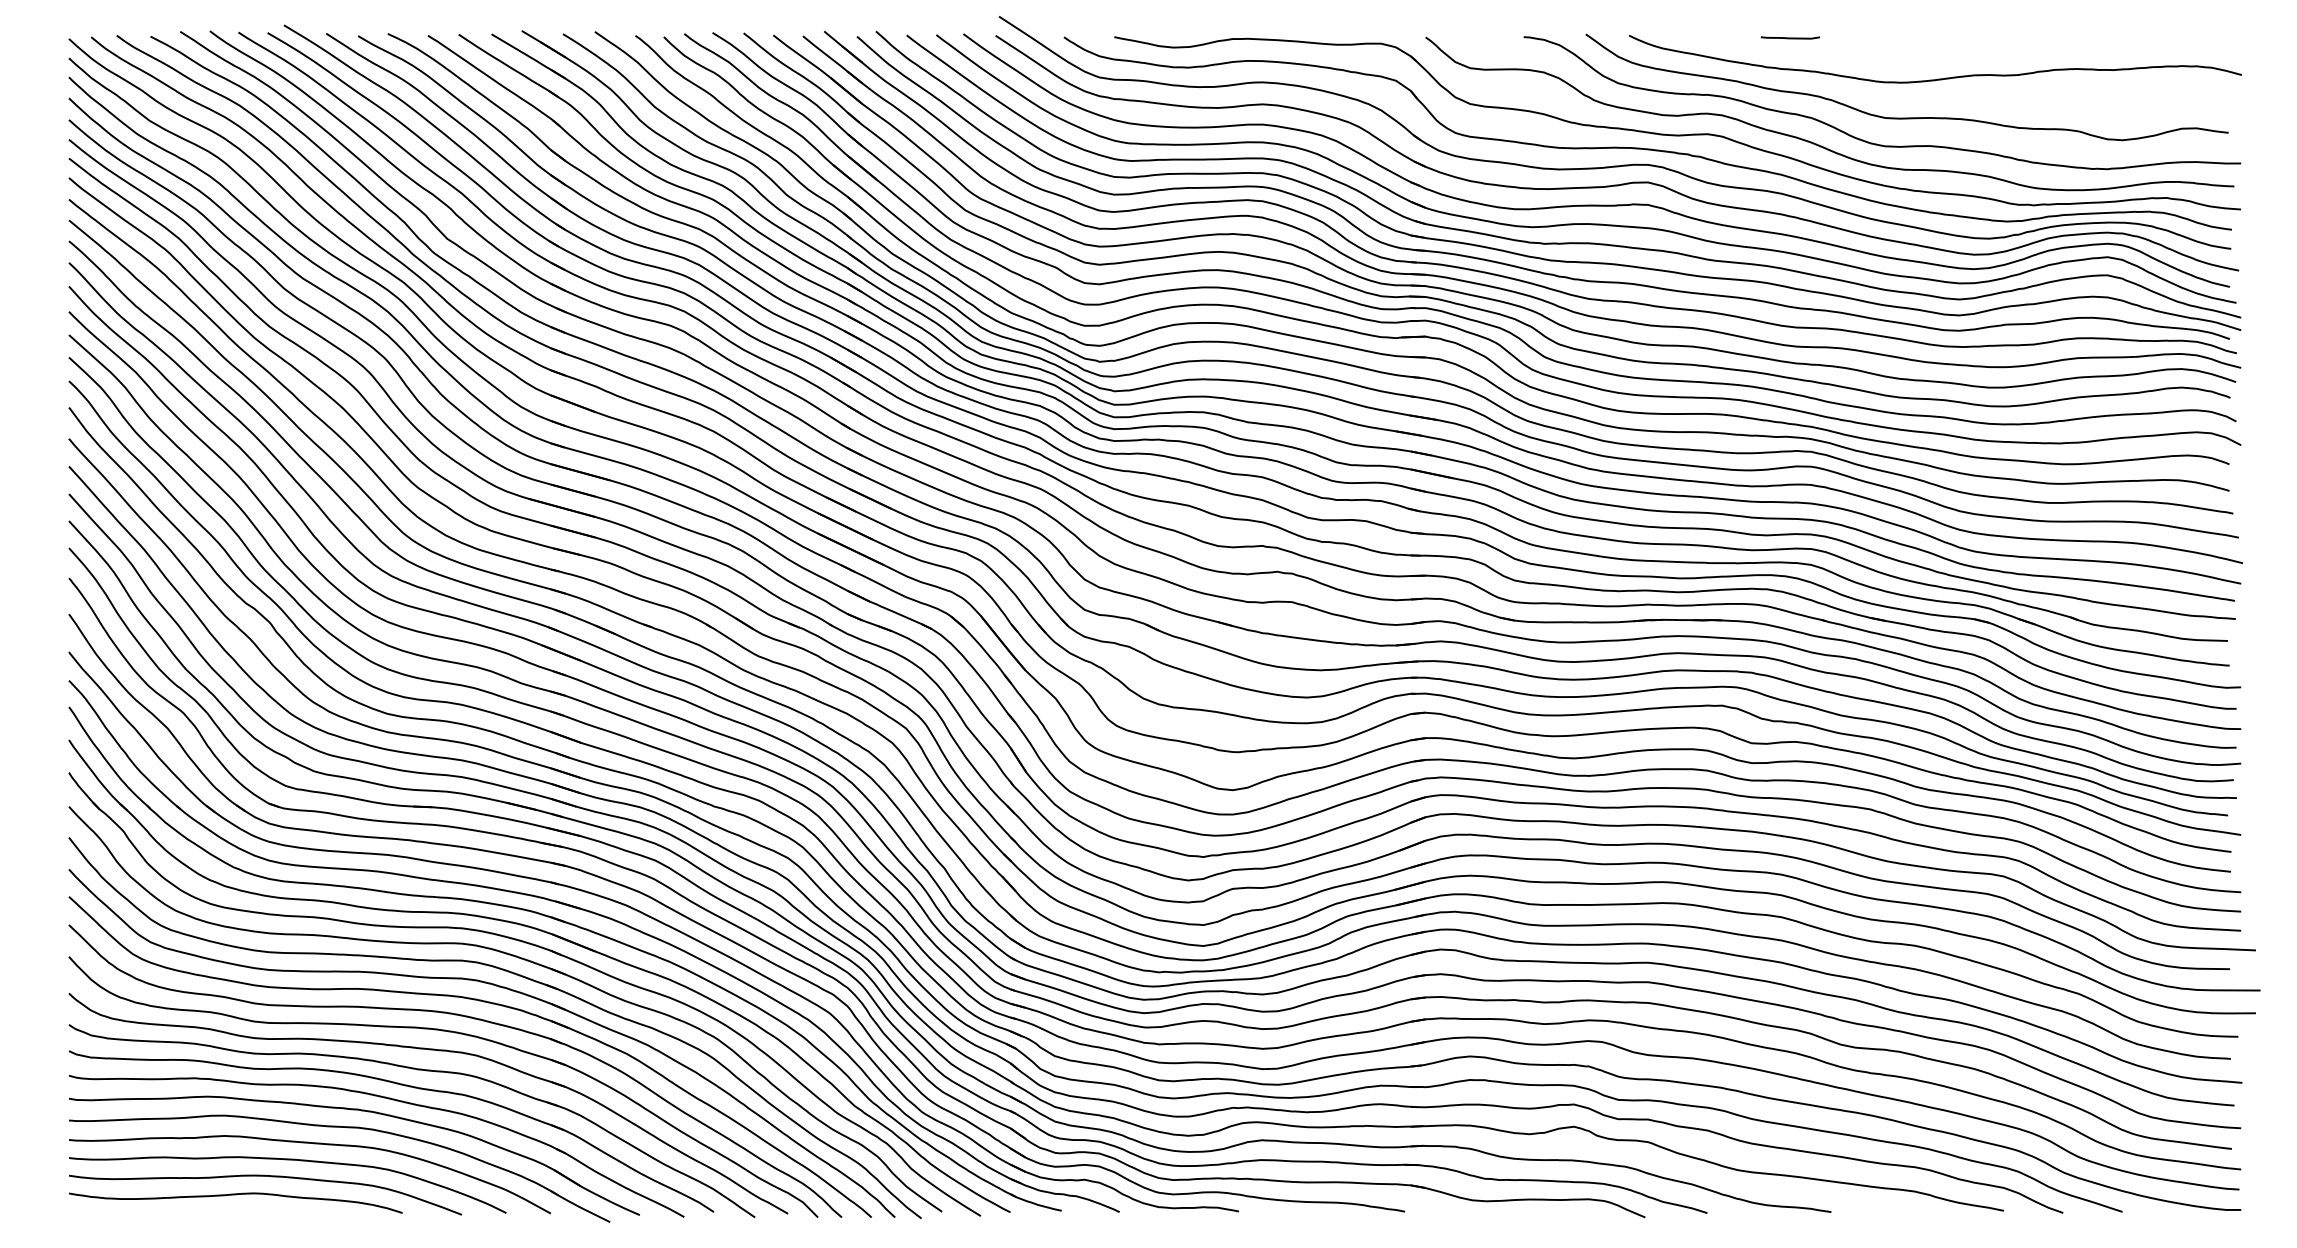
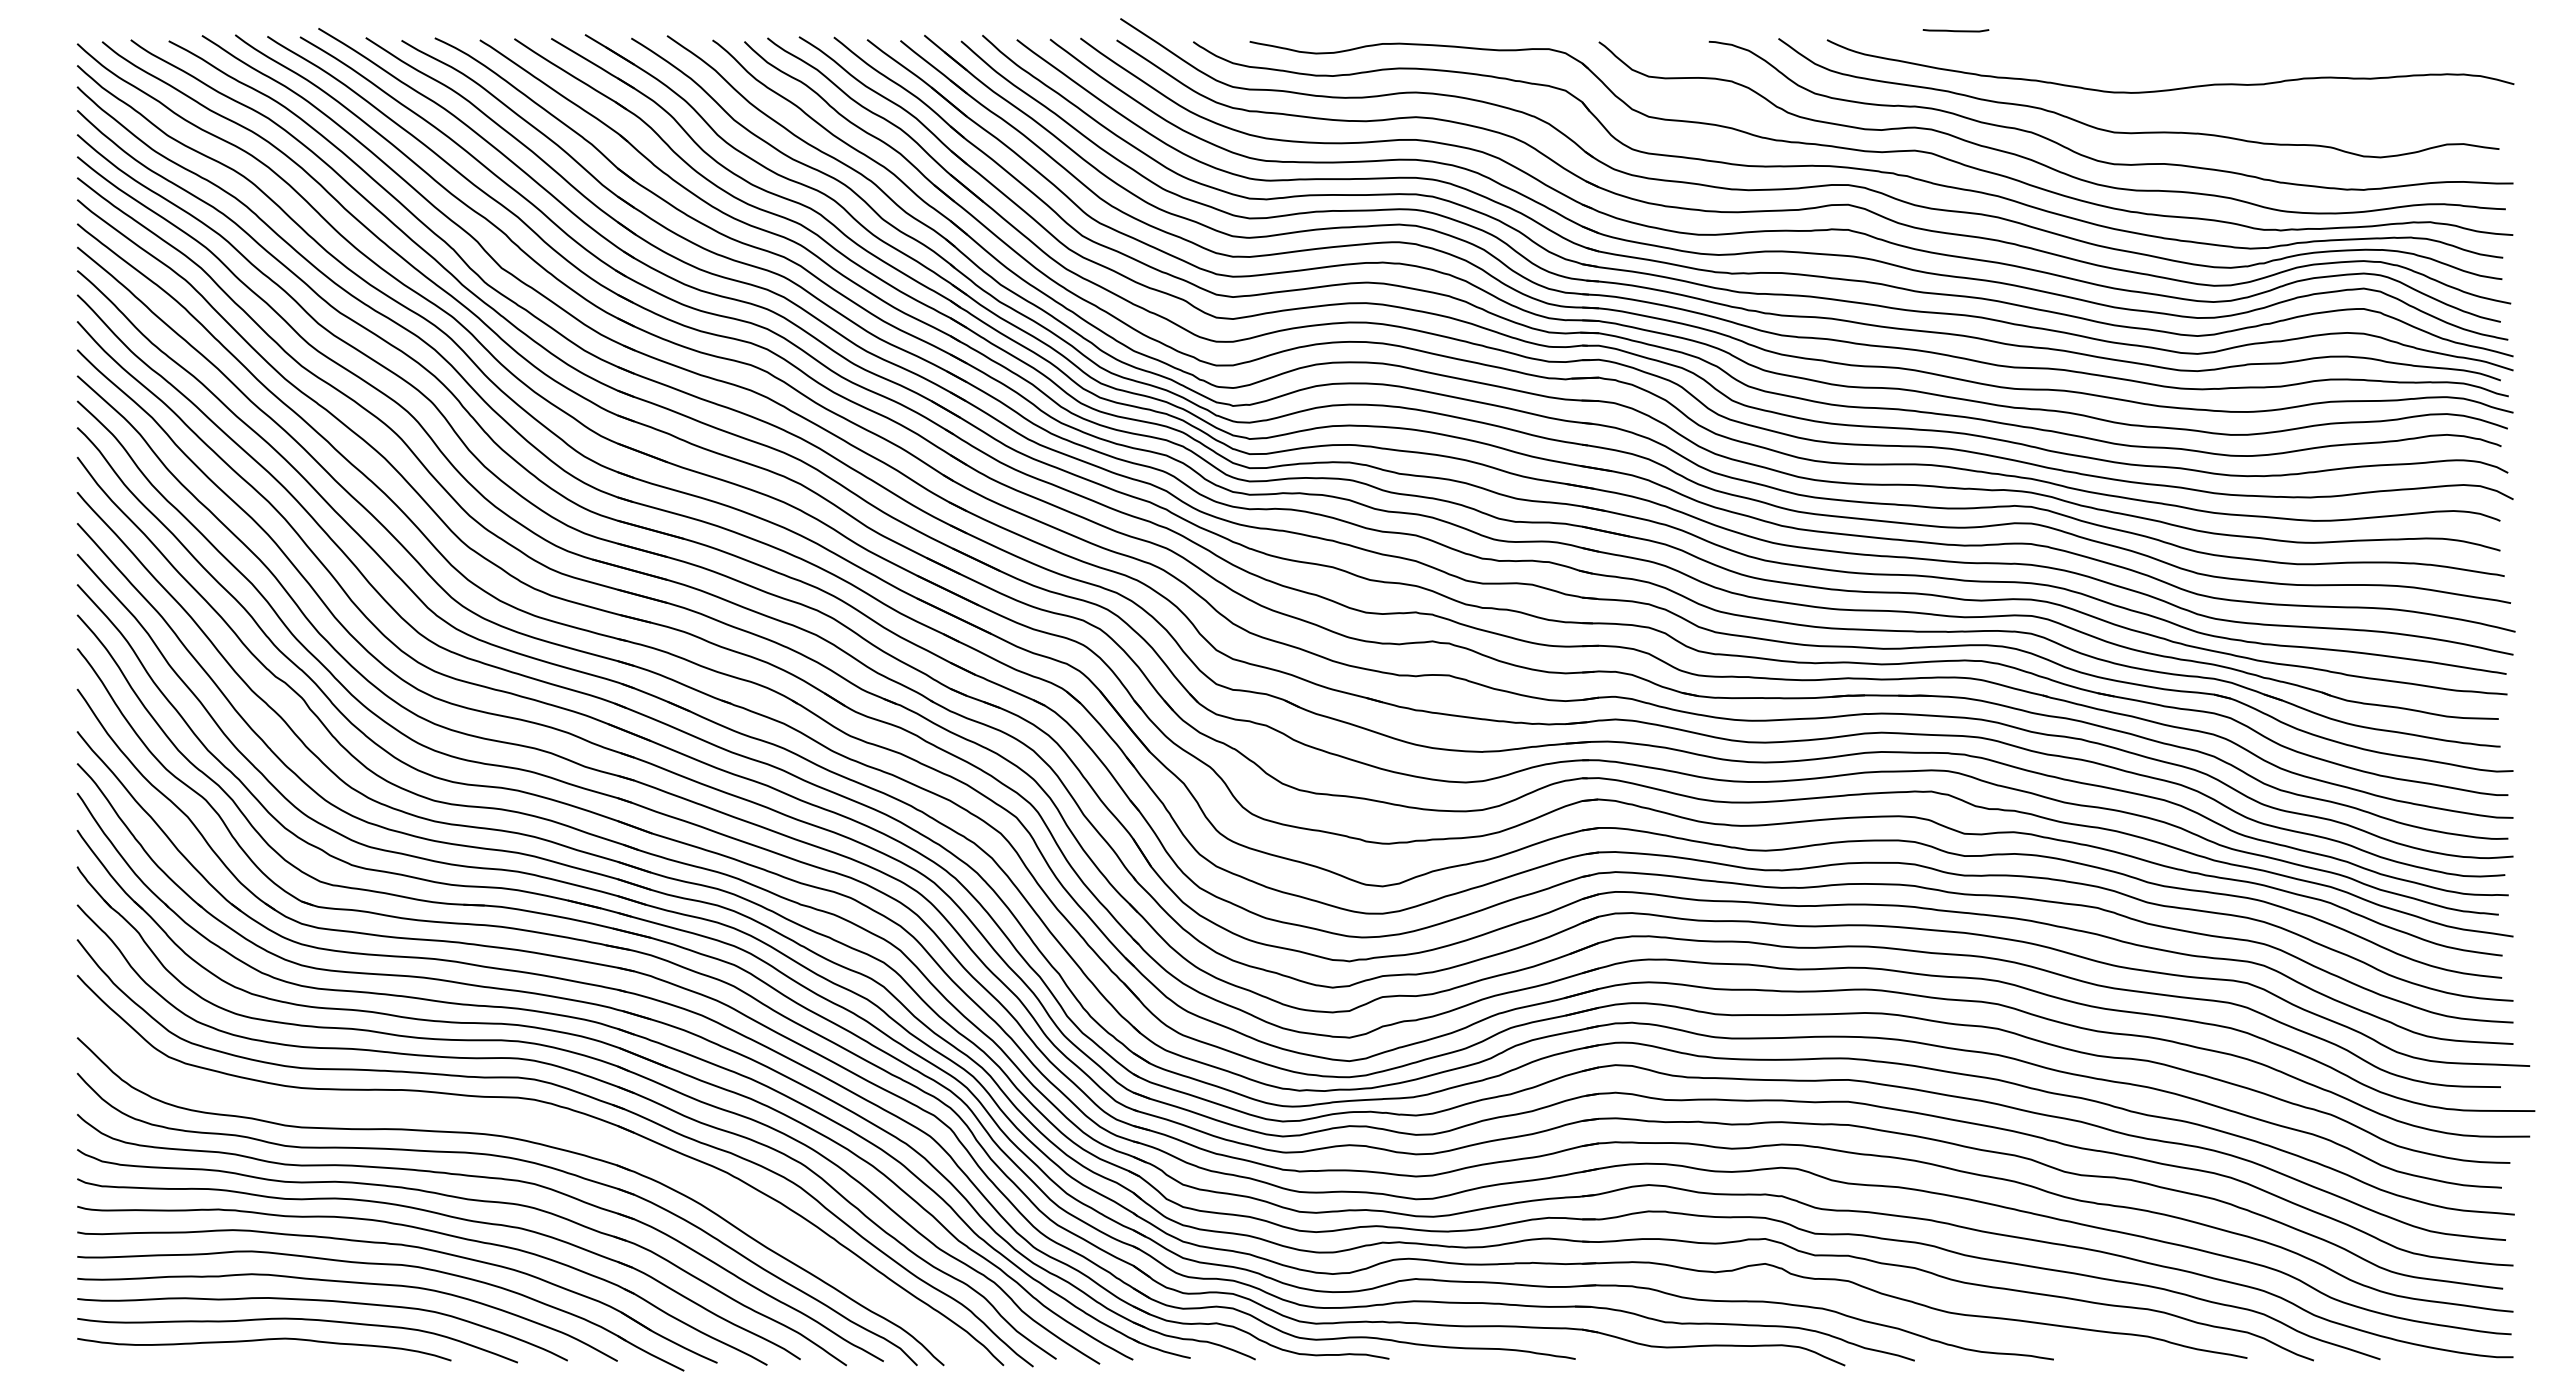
line: (1790, 37) -> (1955, 30), moved
part: (483, 1002) -> (542, 1124), removed

